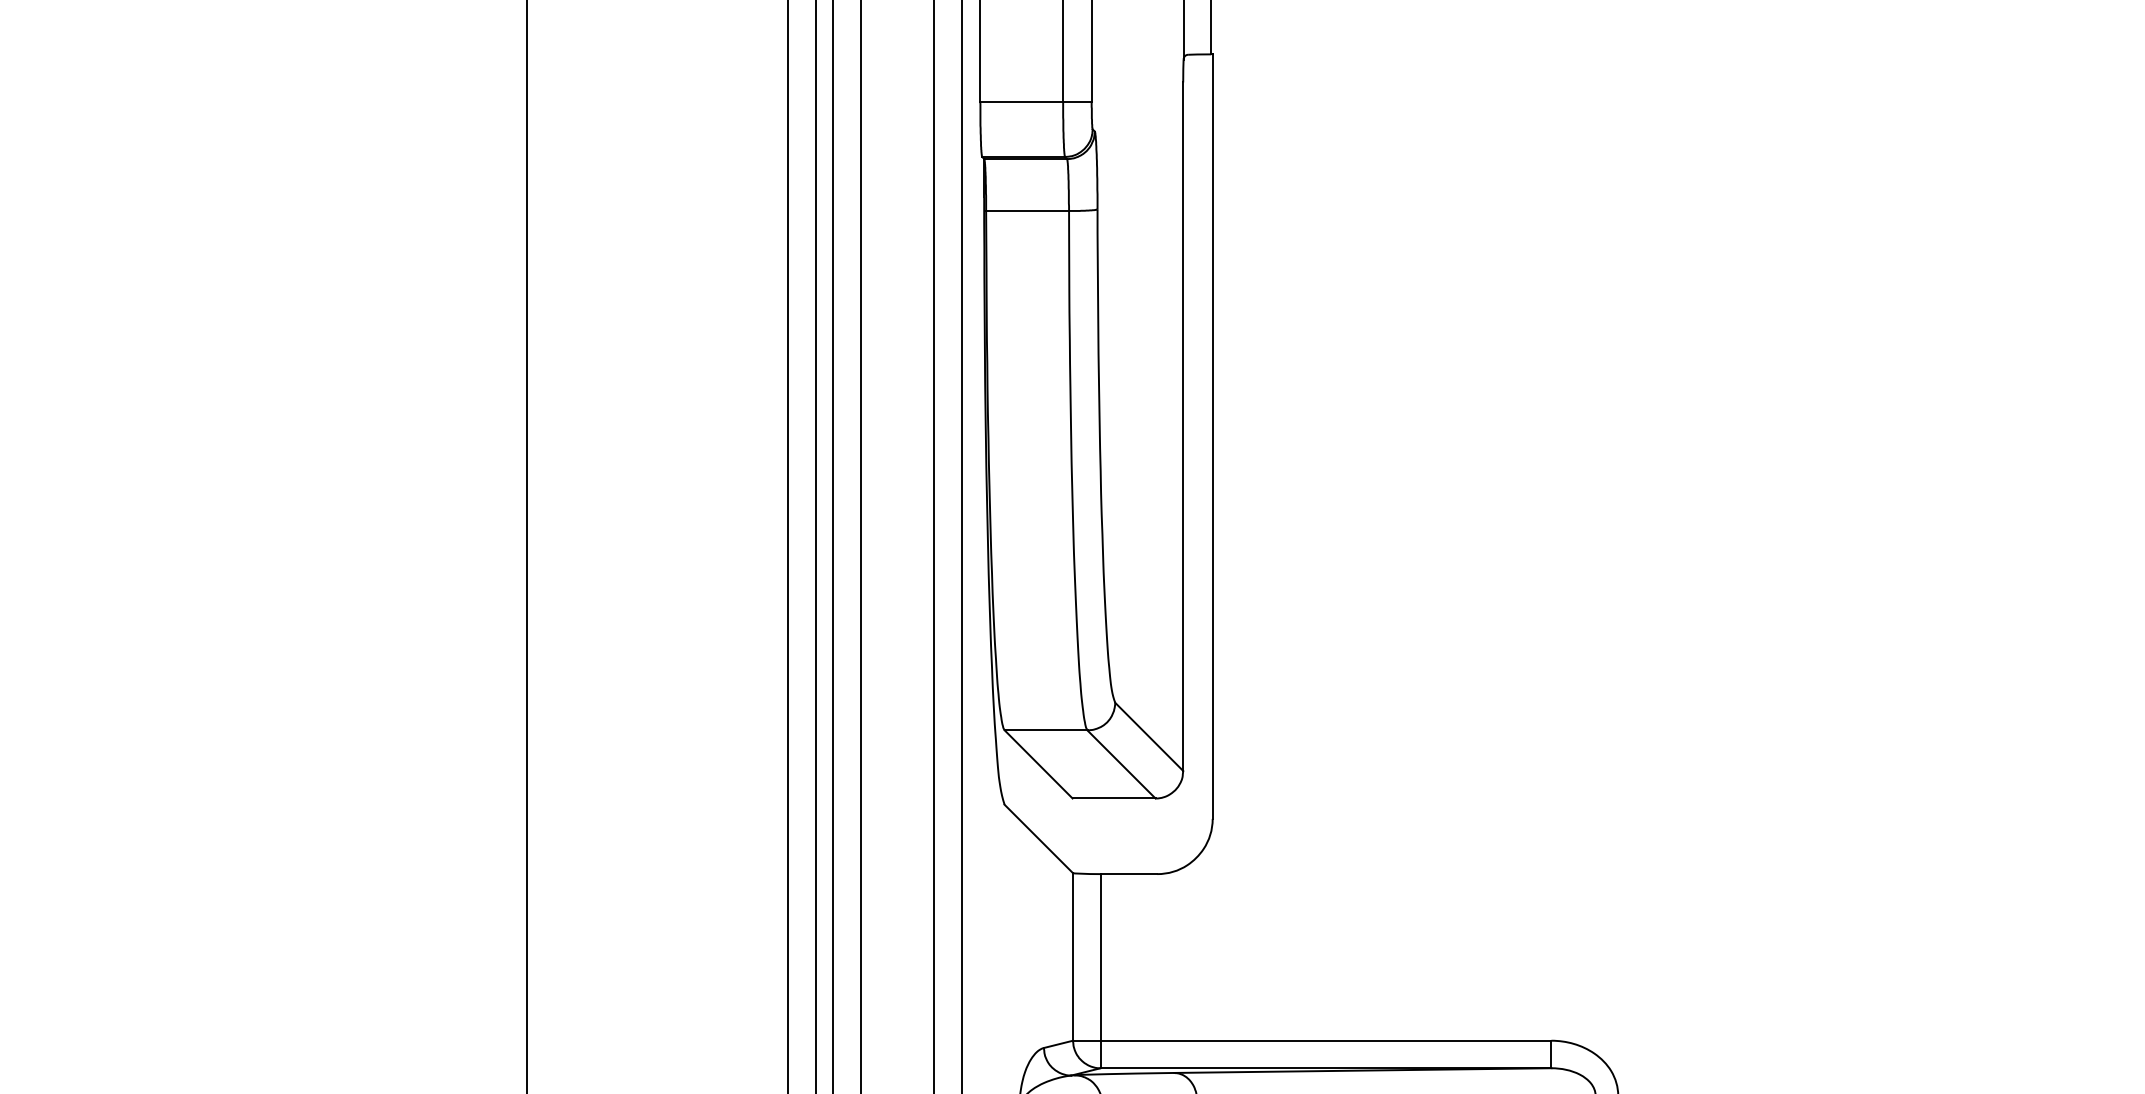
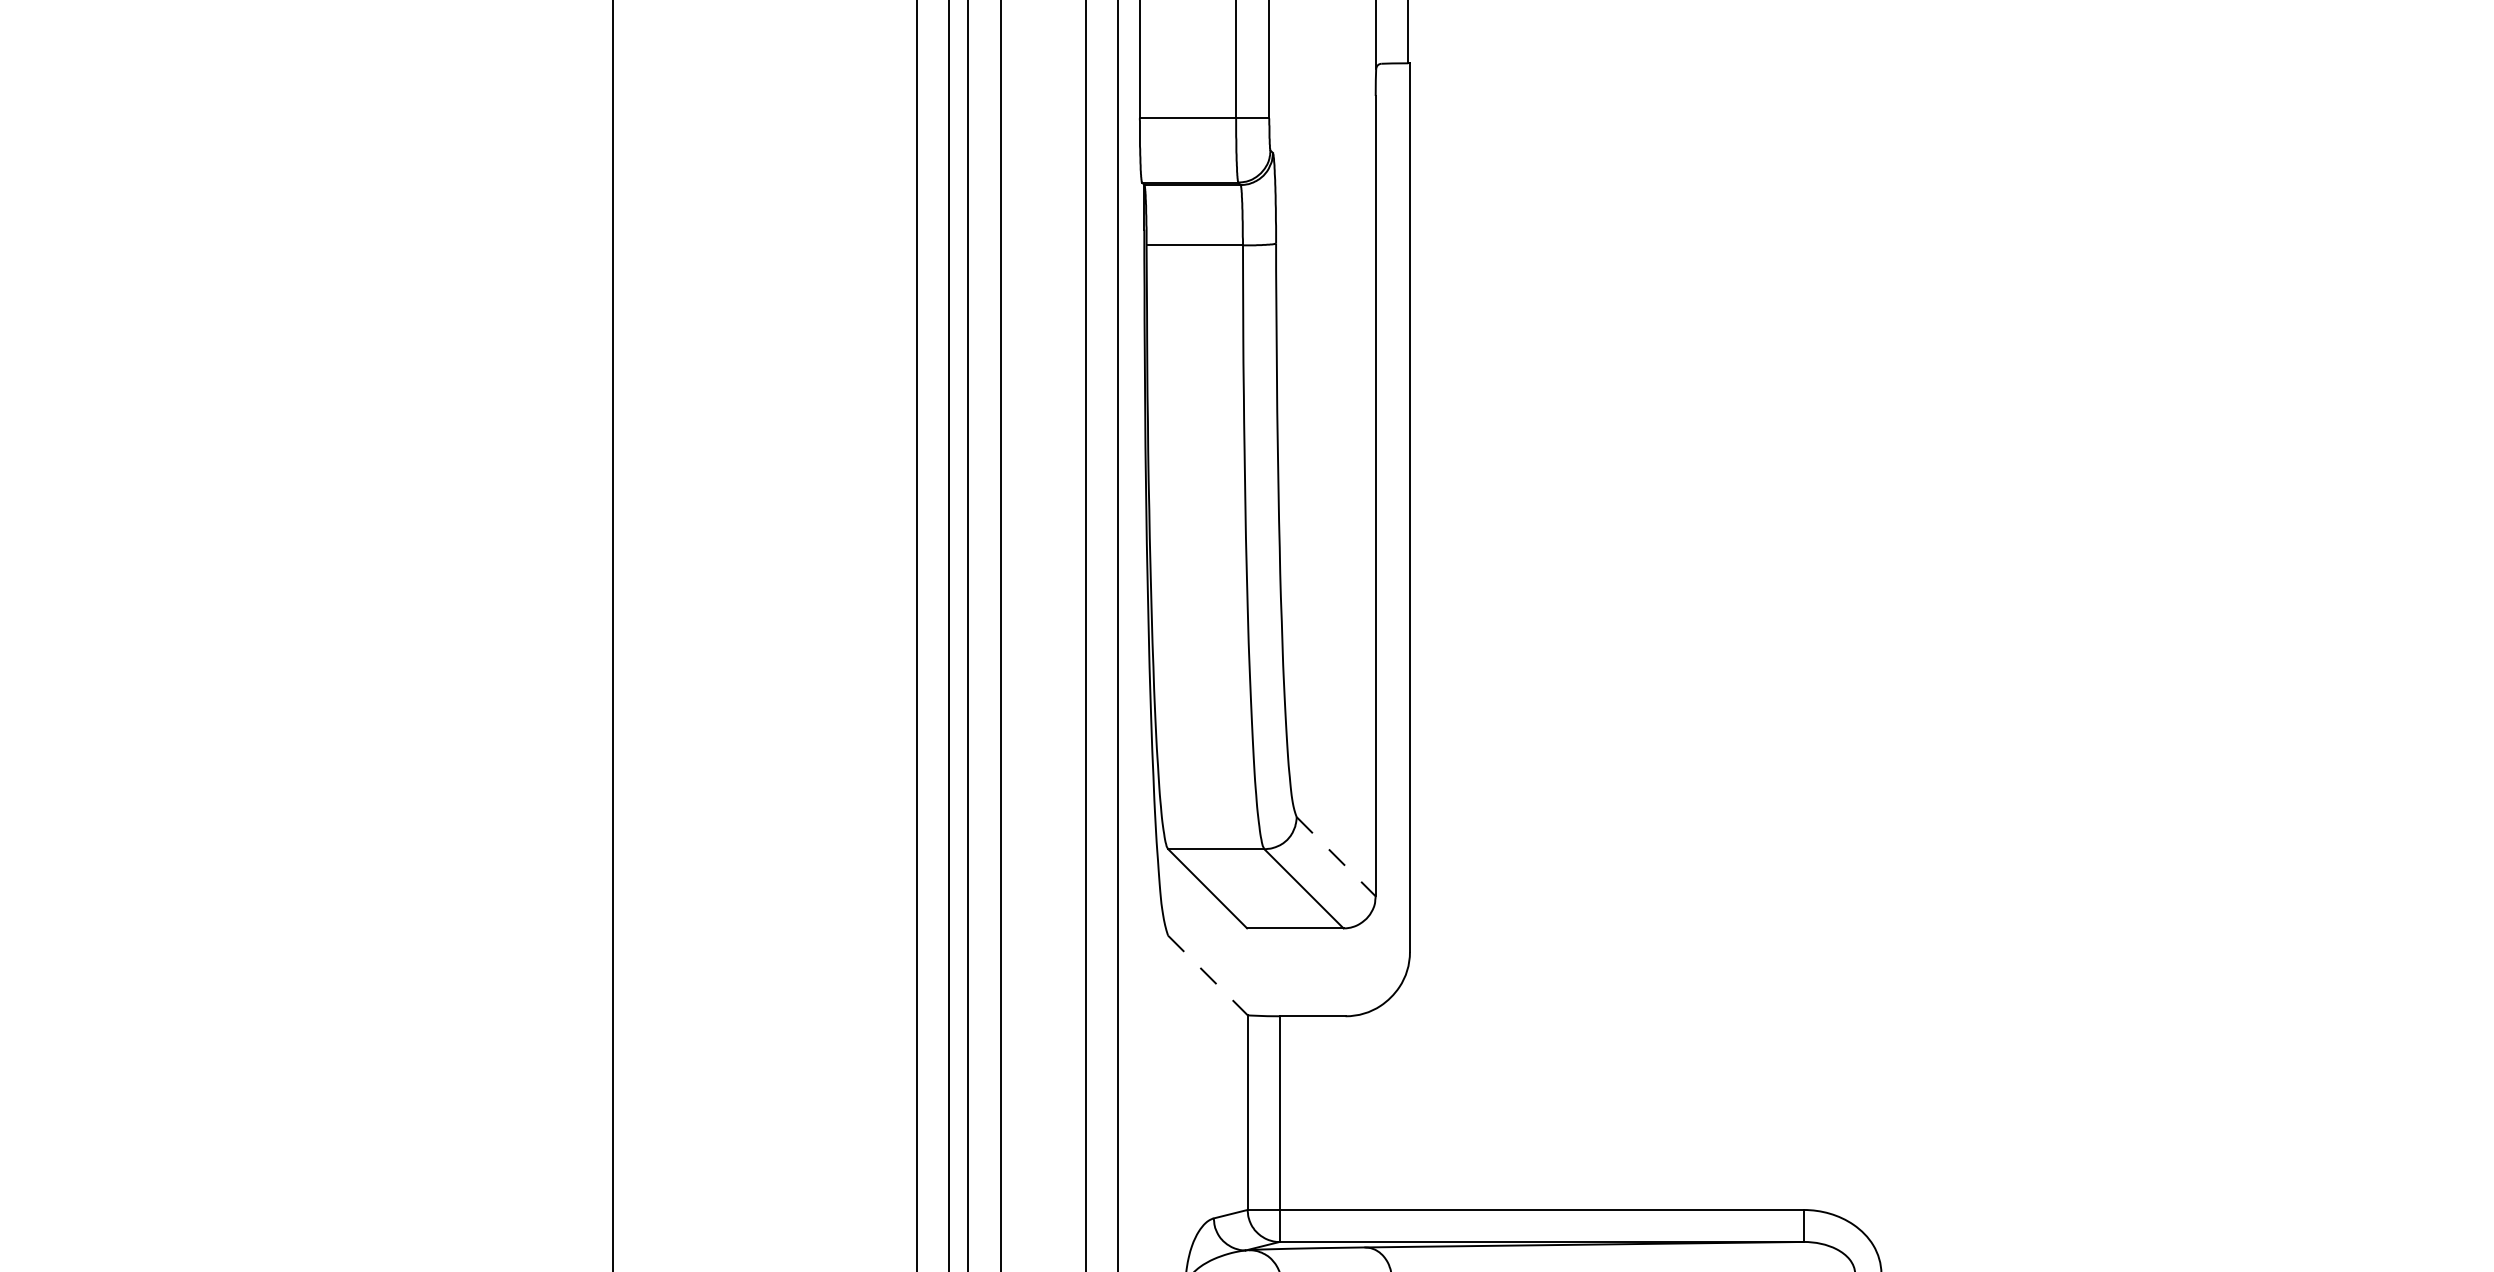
line: (1149, 736) -> (1336, 856), solid -> dashed
line: (1039, 839) -> (1208, 975), solid -> dashed

